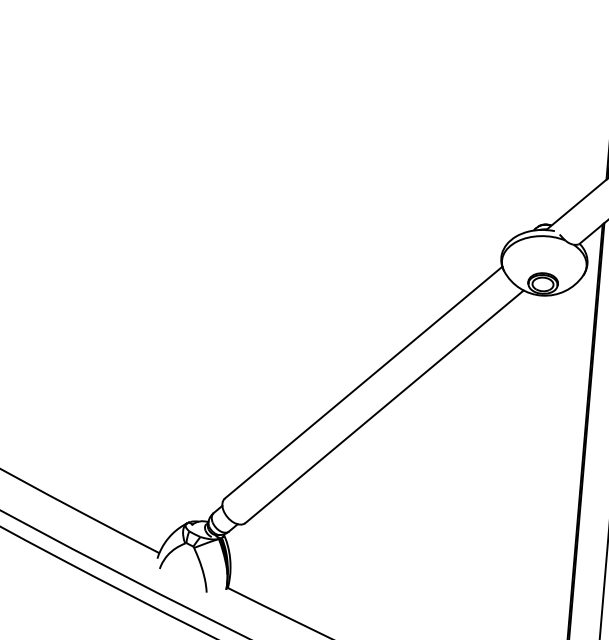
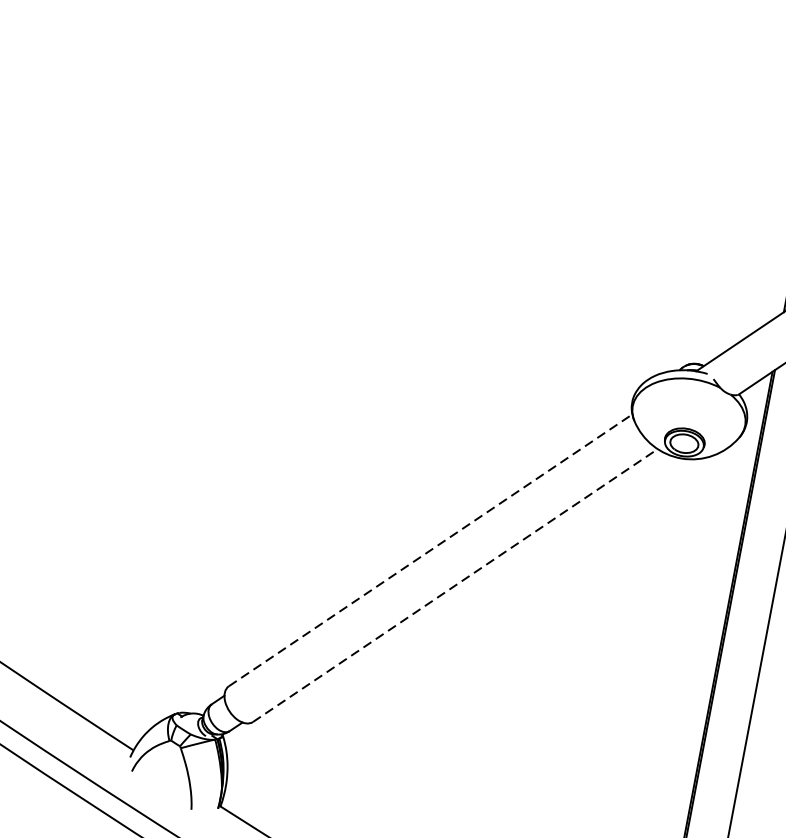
line: (363, 382) -> (430, 550), solid -> dashed
line: (384, 406) -> (455, 585), solid -> dashed

